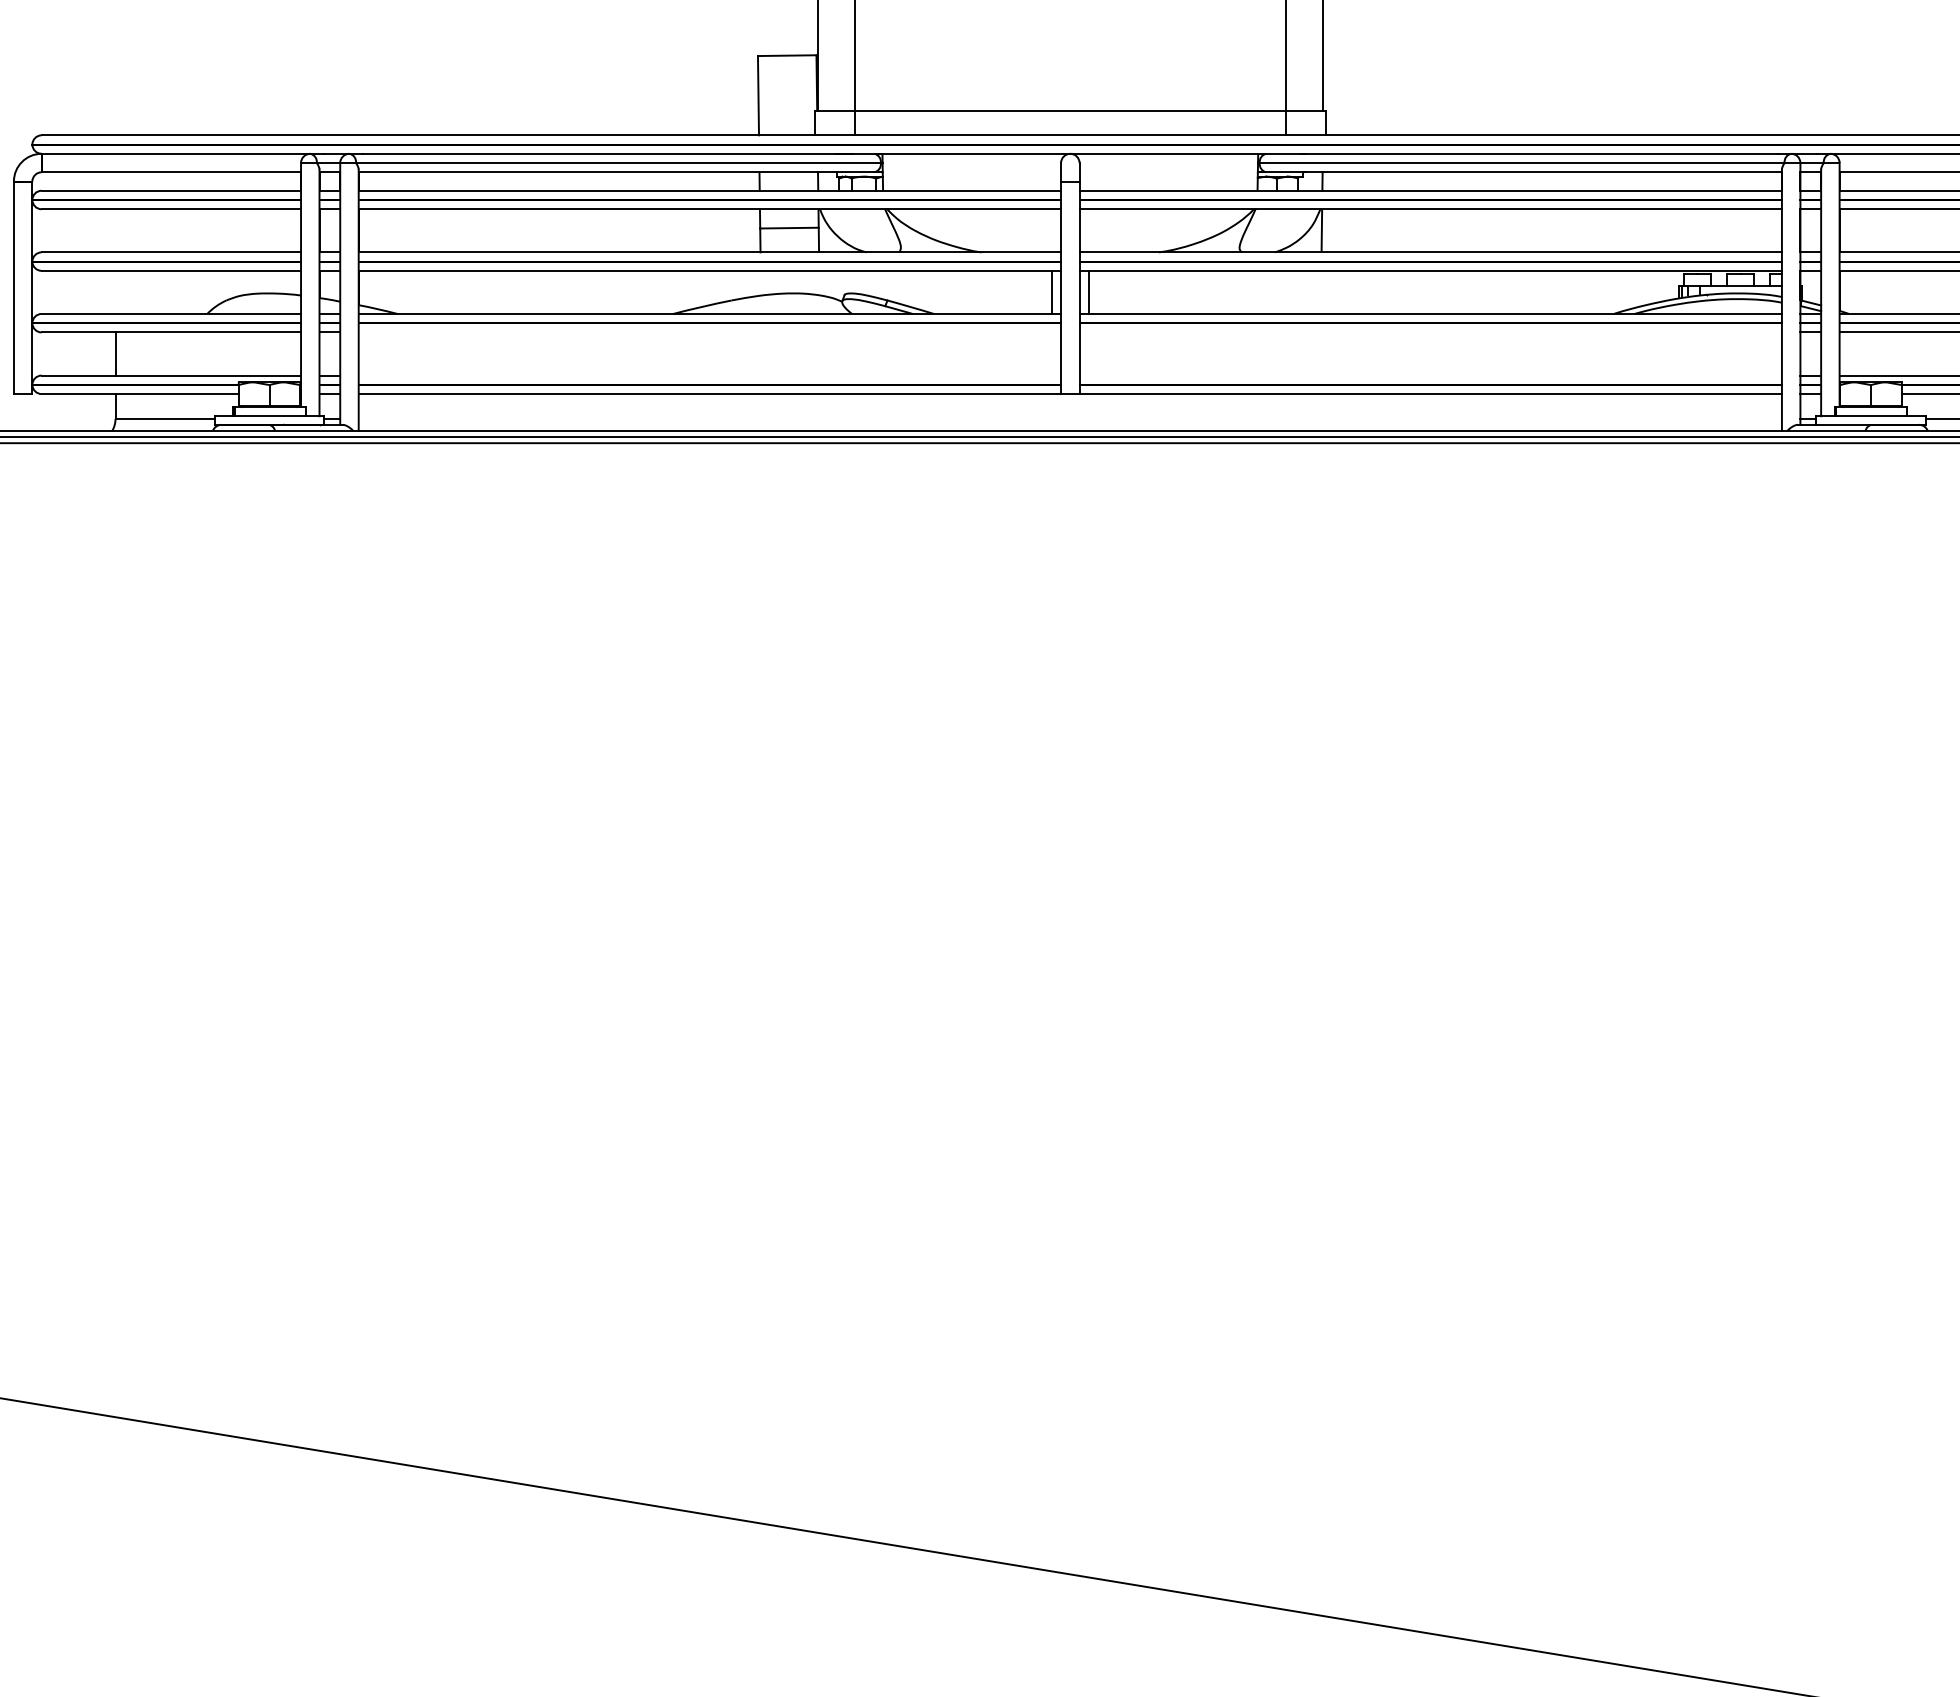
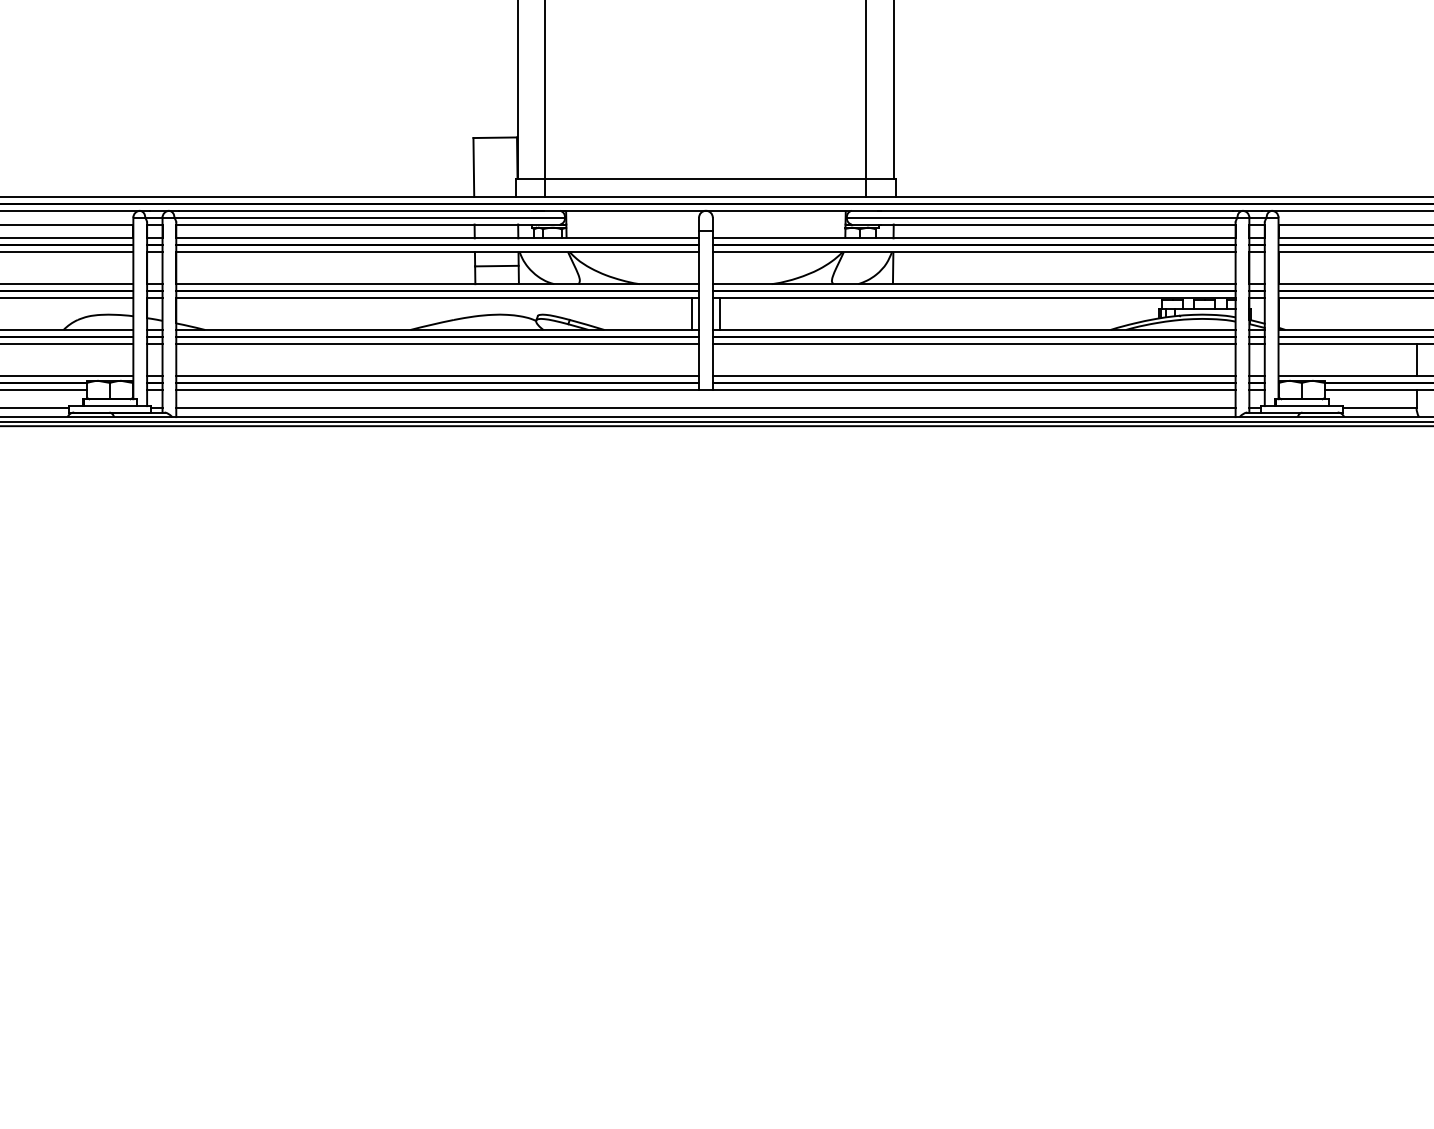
line: (709, 332) -> (437, 343), added
line: (1430, 332) -> (974, 343), added
line: (709, 375) -> (437, 375), added
line: (1430, 375) -> (974, 375), added
line: (1069, 418) -> (705, 407), added

